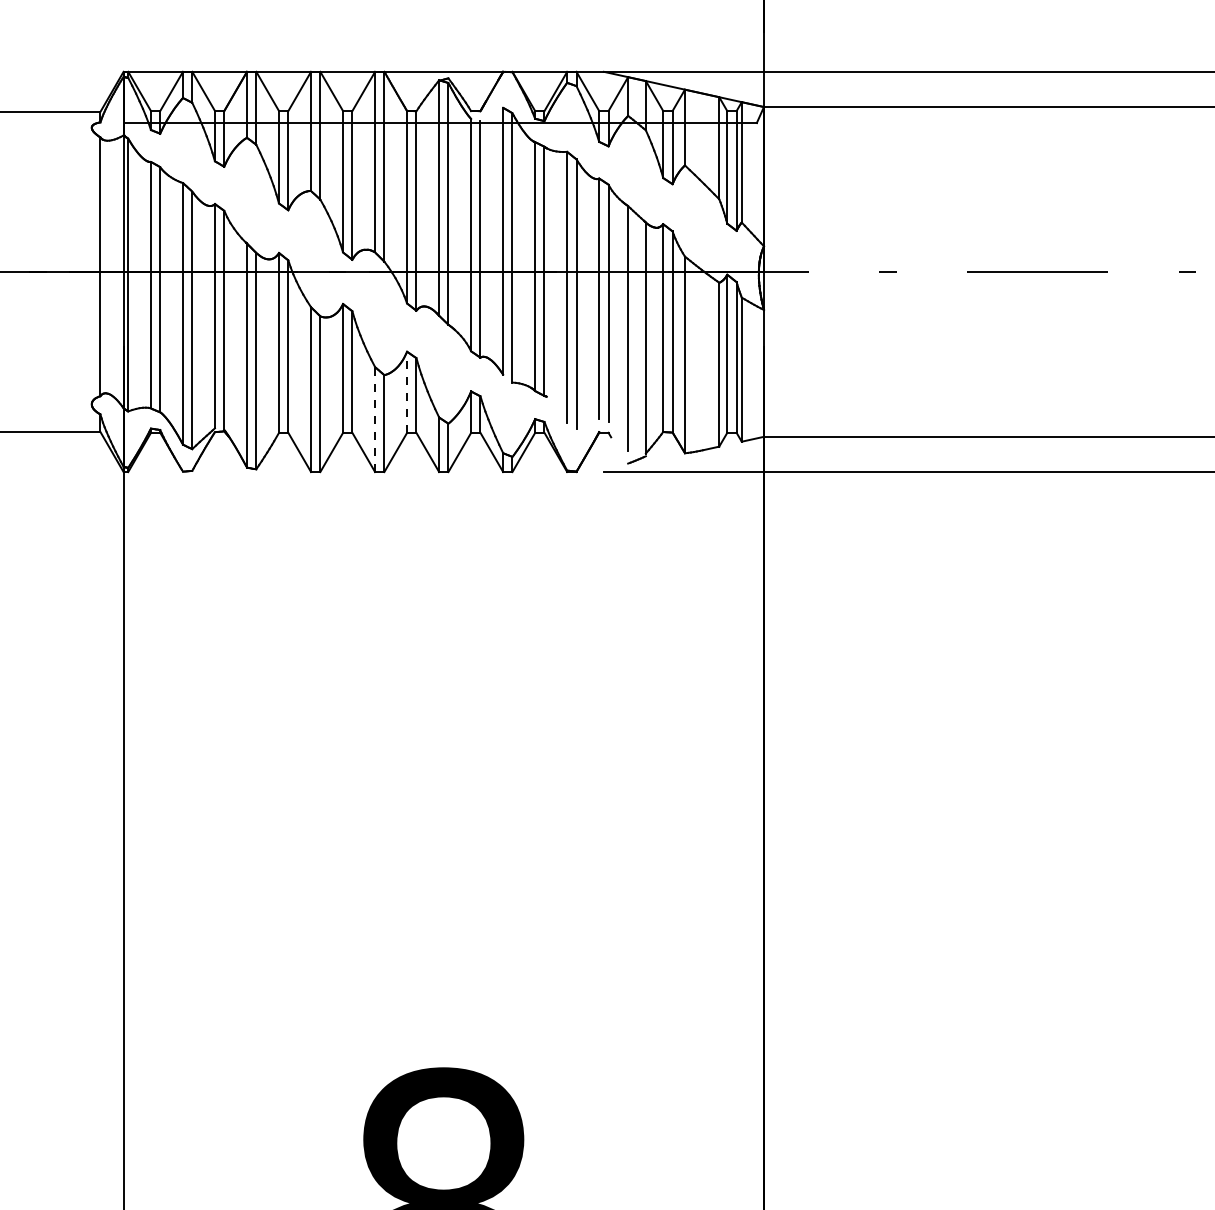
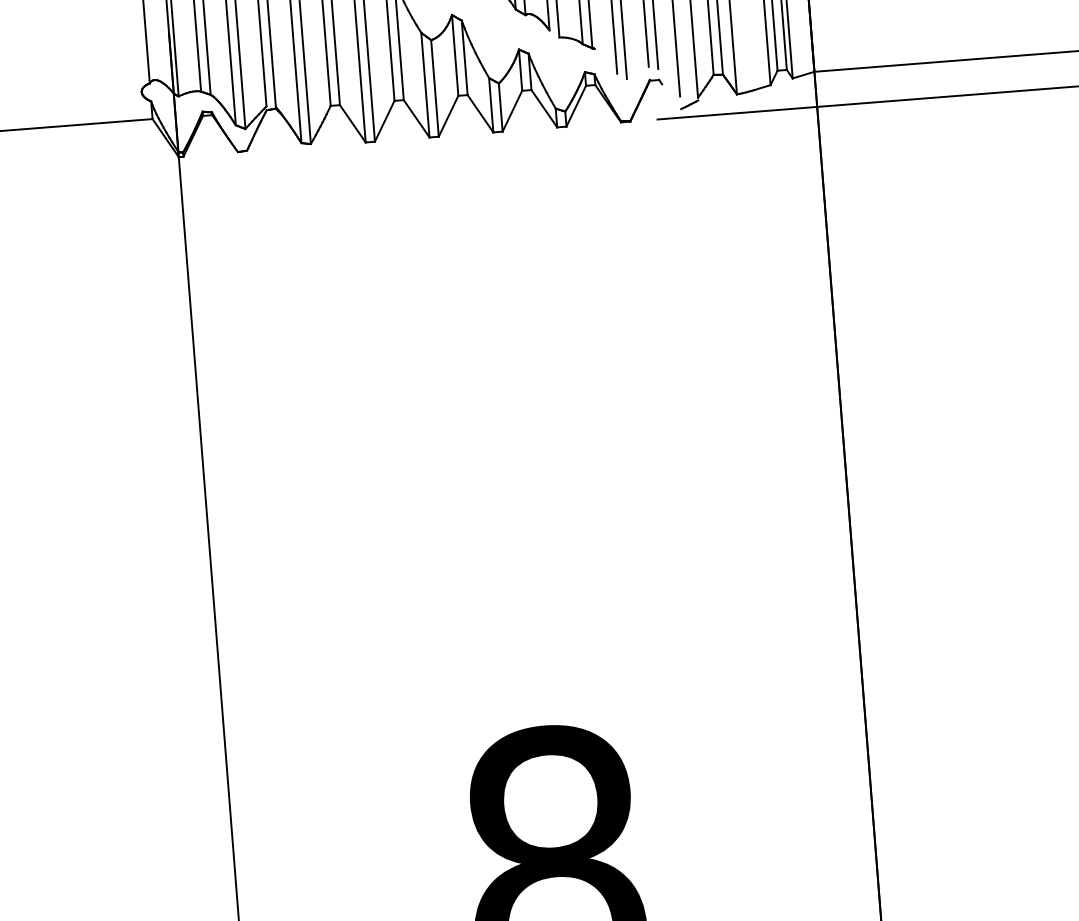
line: (407, 392) -> (455, 55), dashed -> solid
line: (375, 419) -> (425, 85), dashed -> solid

